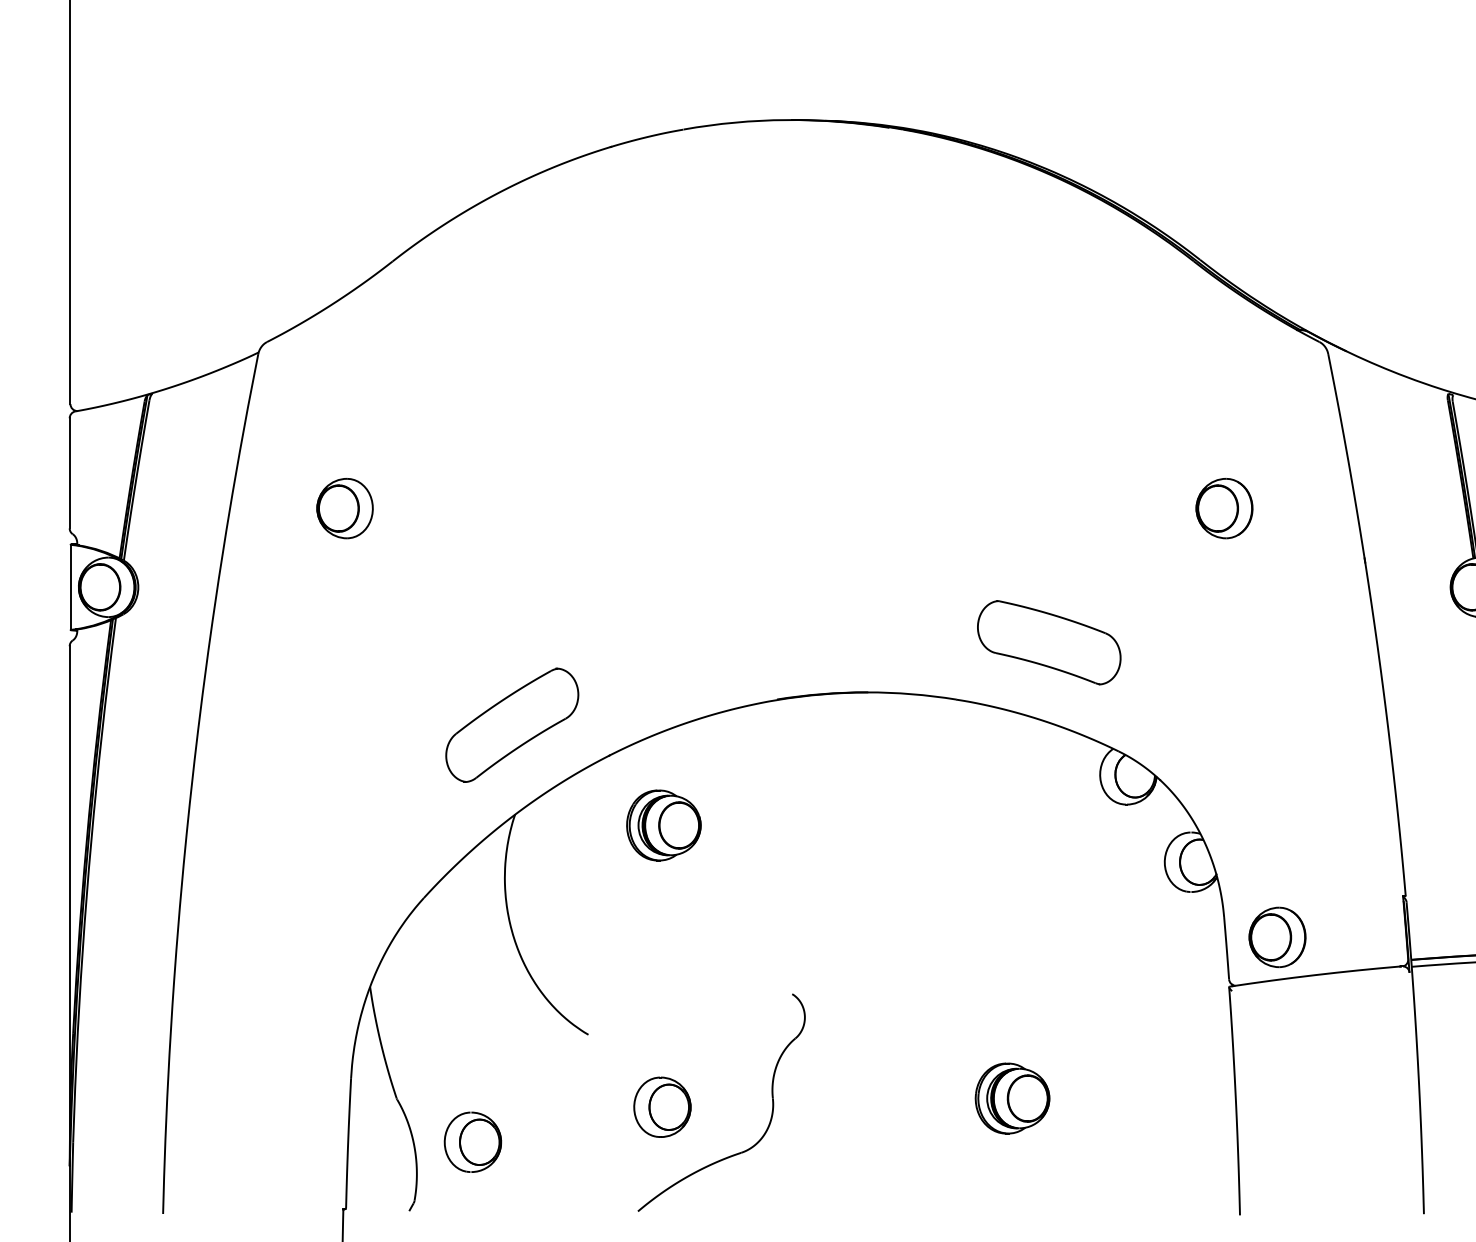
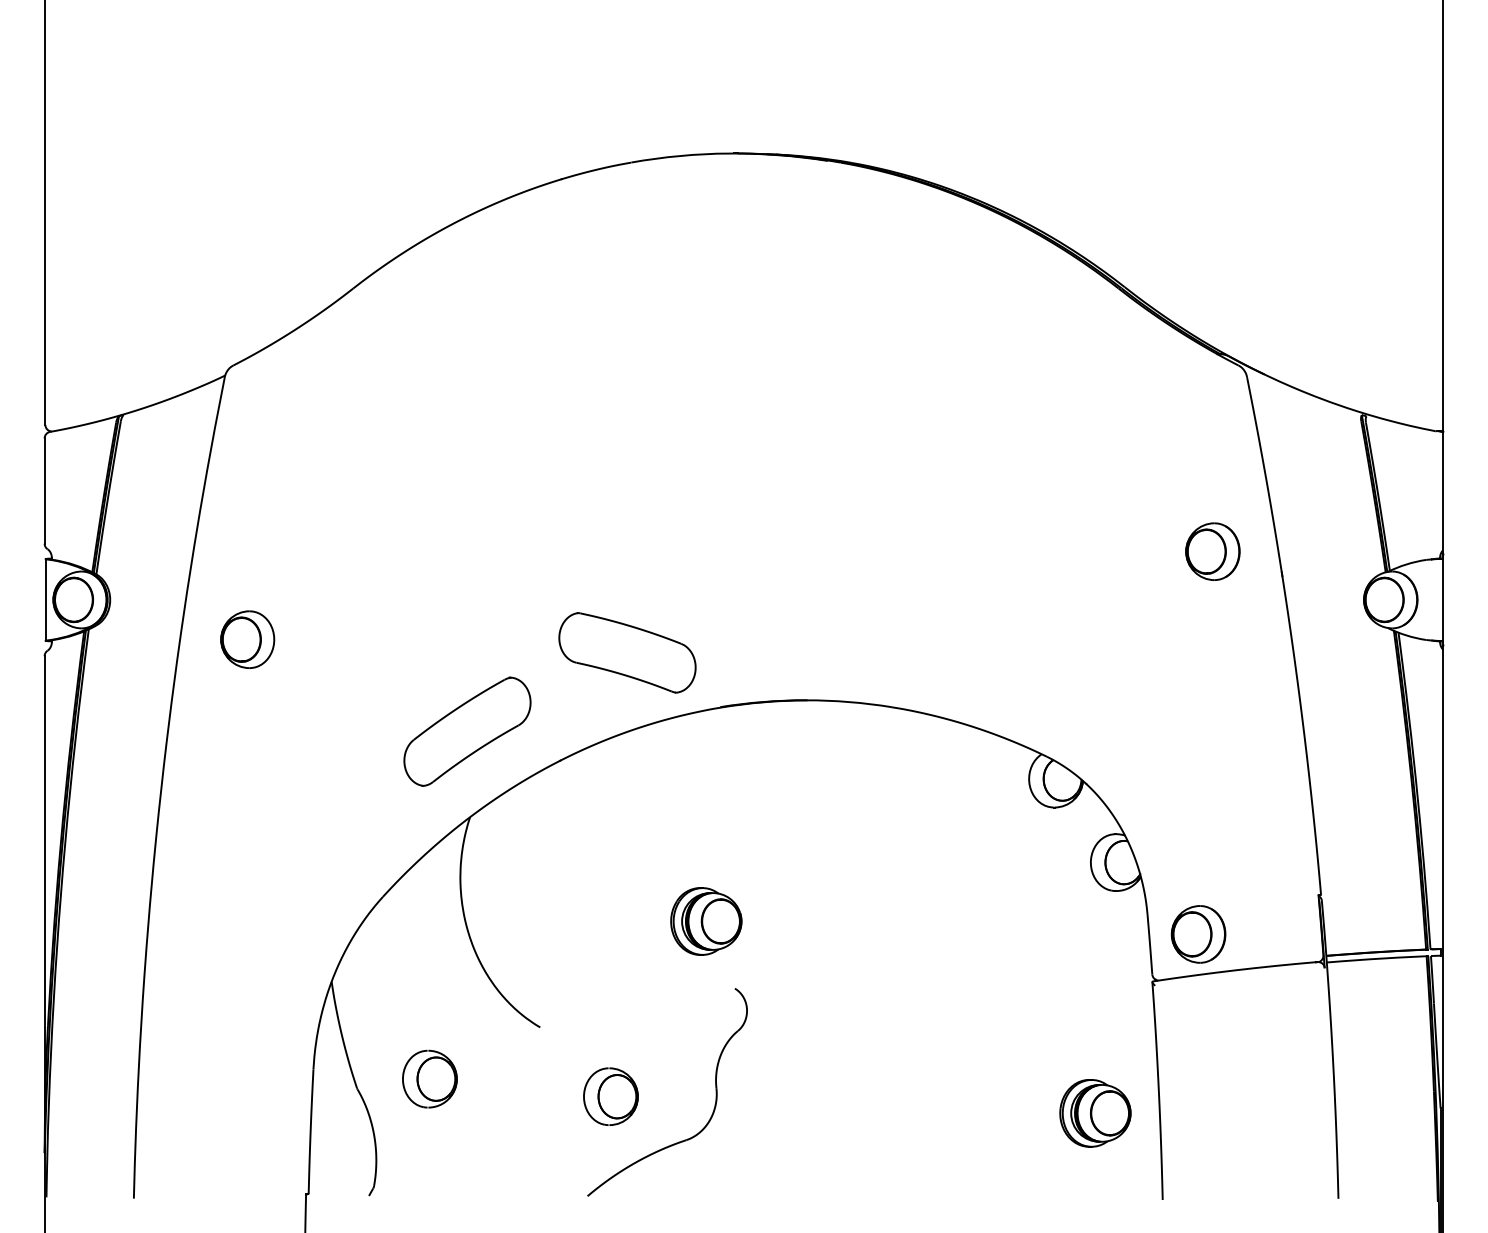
part: (344, 508) -> (247, 639), moved
part: (1224, 508) -> (1212, 551), moved
part: (1049, 642) -> (627, 652), moved
part: (664, 825) -> (706, 921), moved
part: (1012, 1098) -> (1095, 1113), moved
part: (472, 1141) -> (429, 1078), moved

